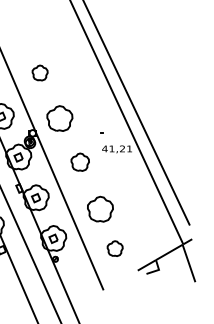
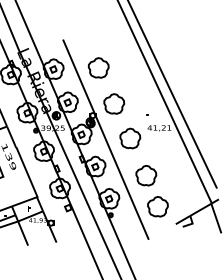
part: (39, 72) -> (98, 67), size x1.67
part: (80, 162) -> (130, 138), size x1.43
part: (114, 248) -> (157, 206), size x1.67

